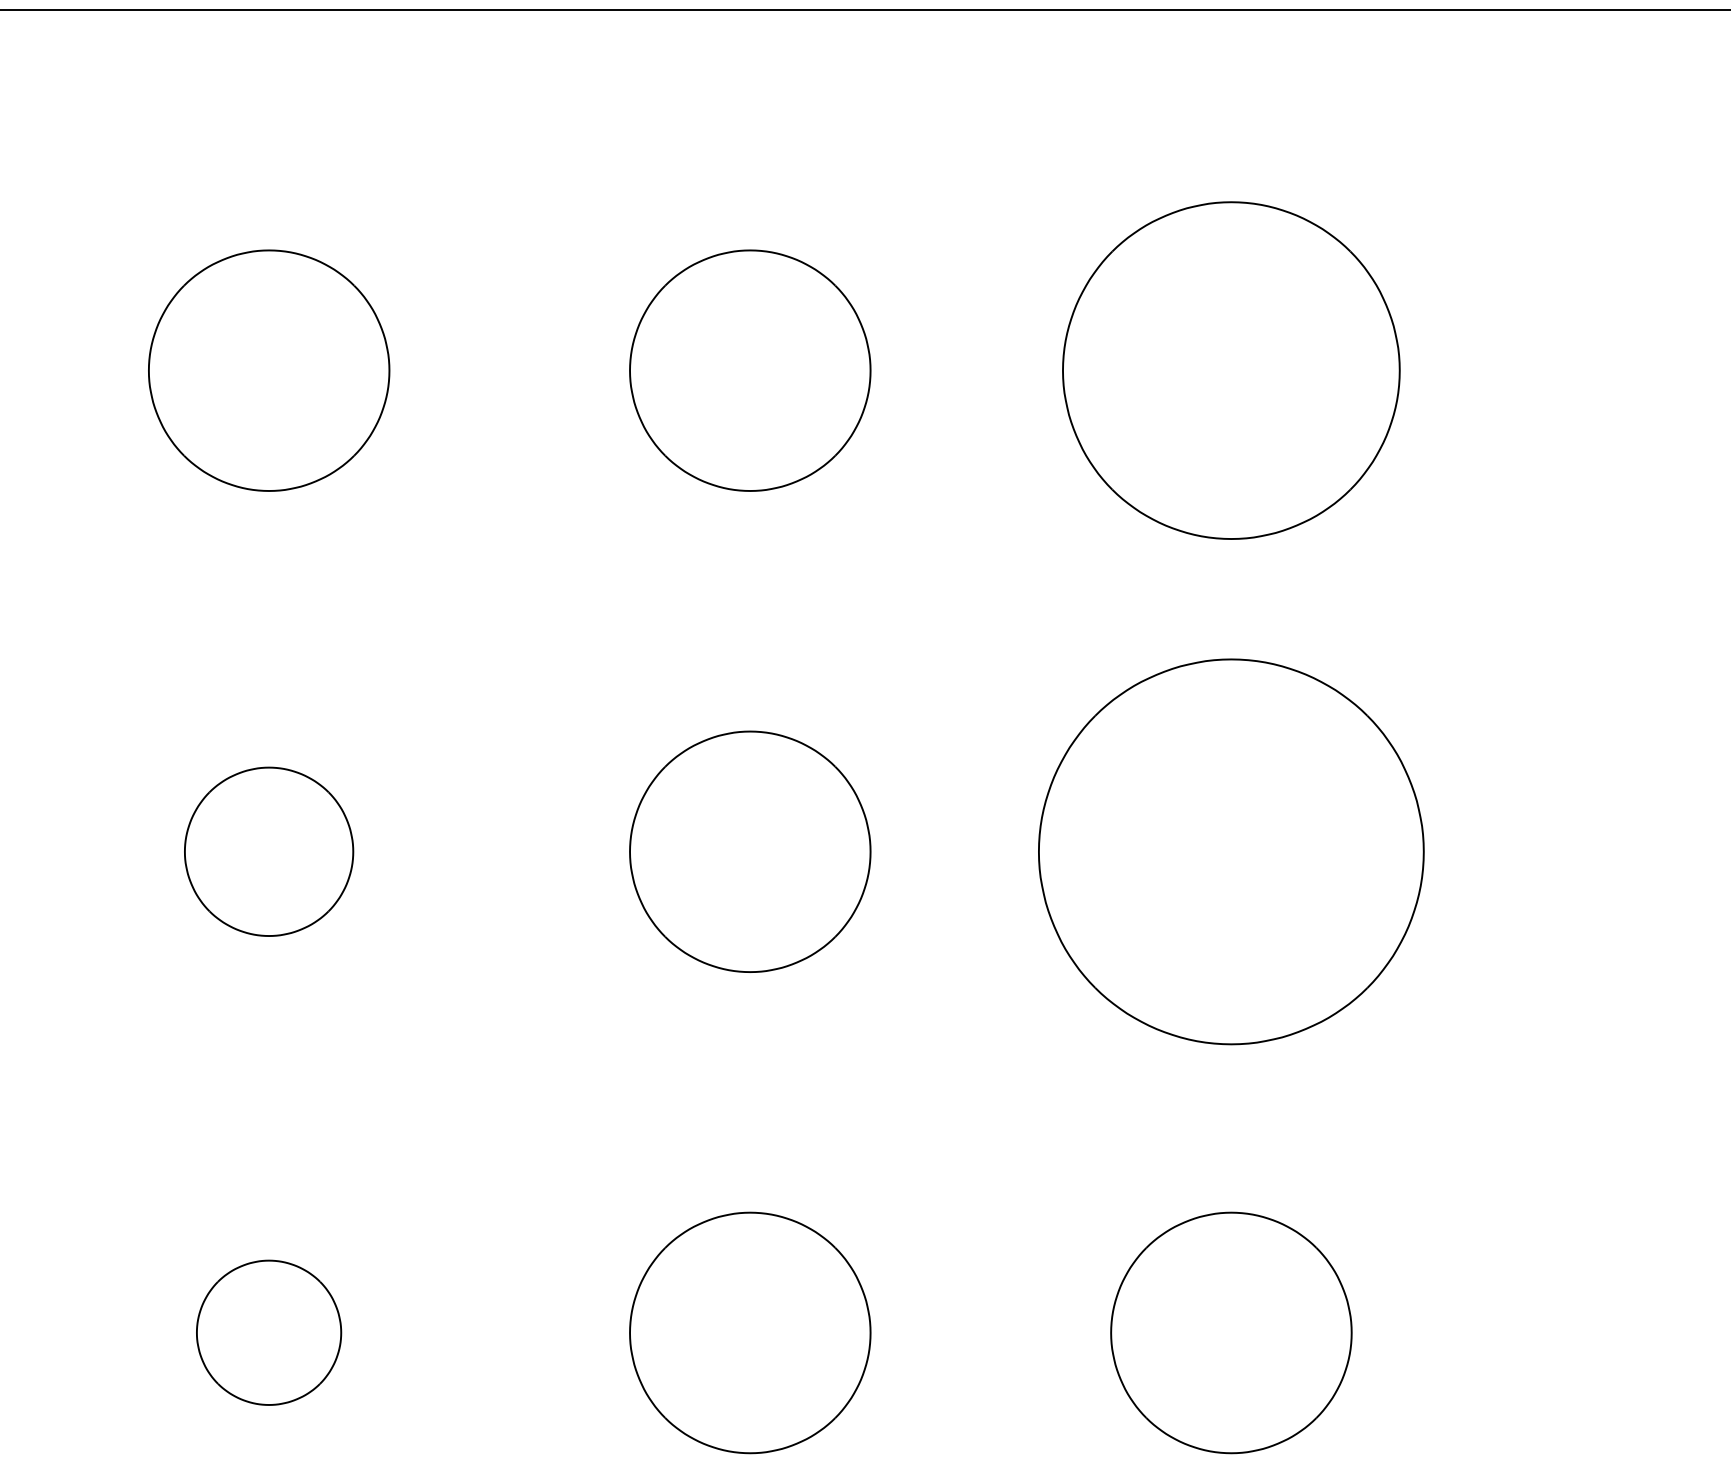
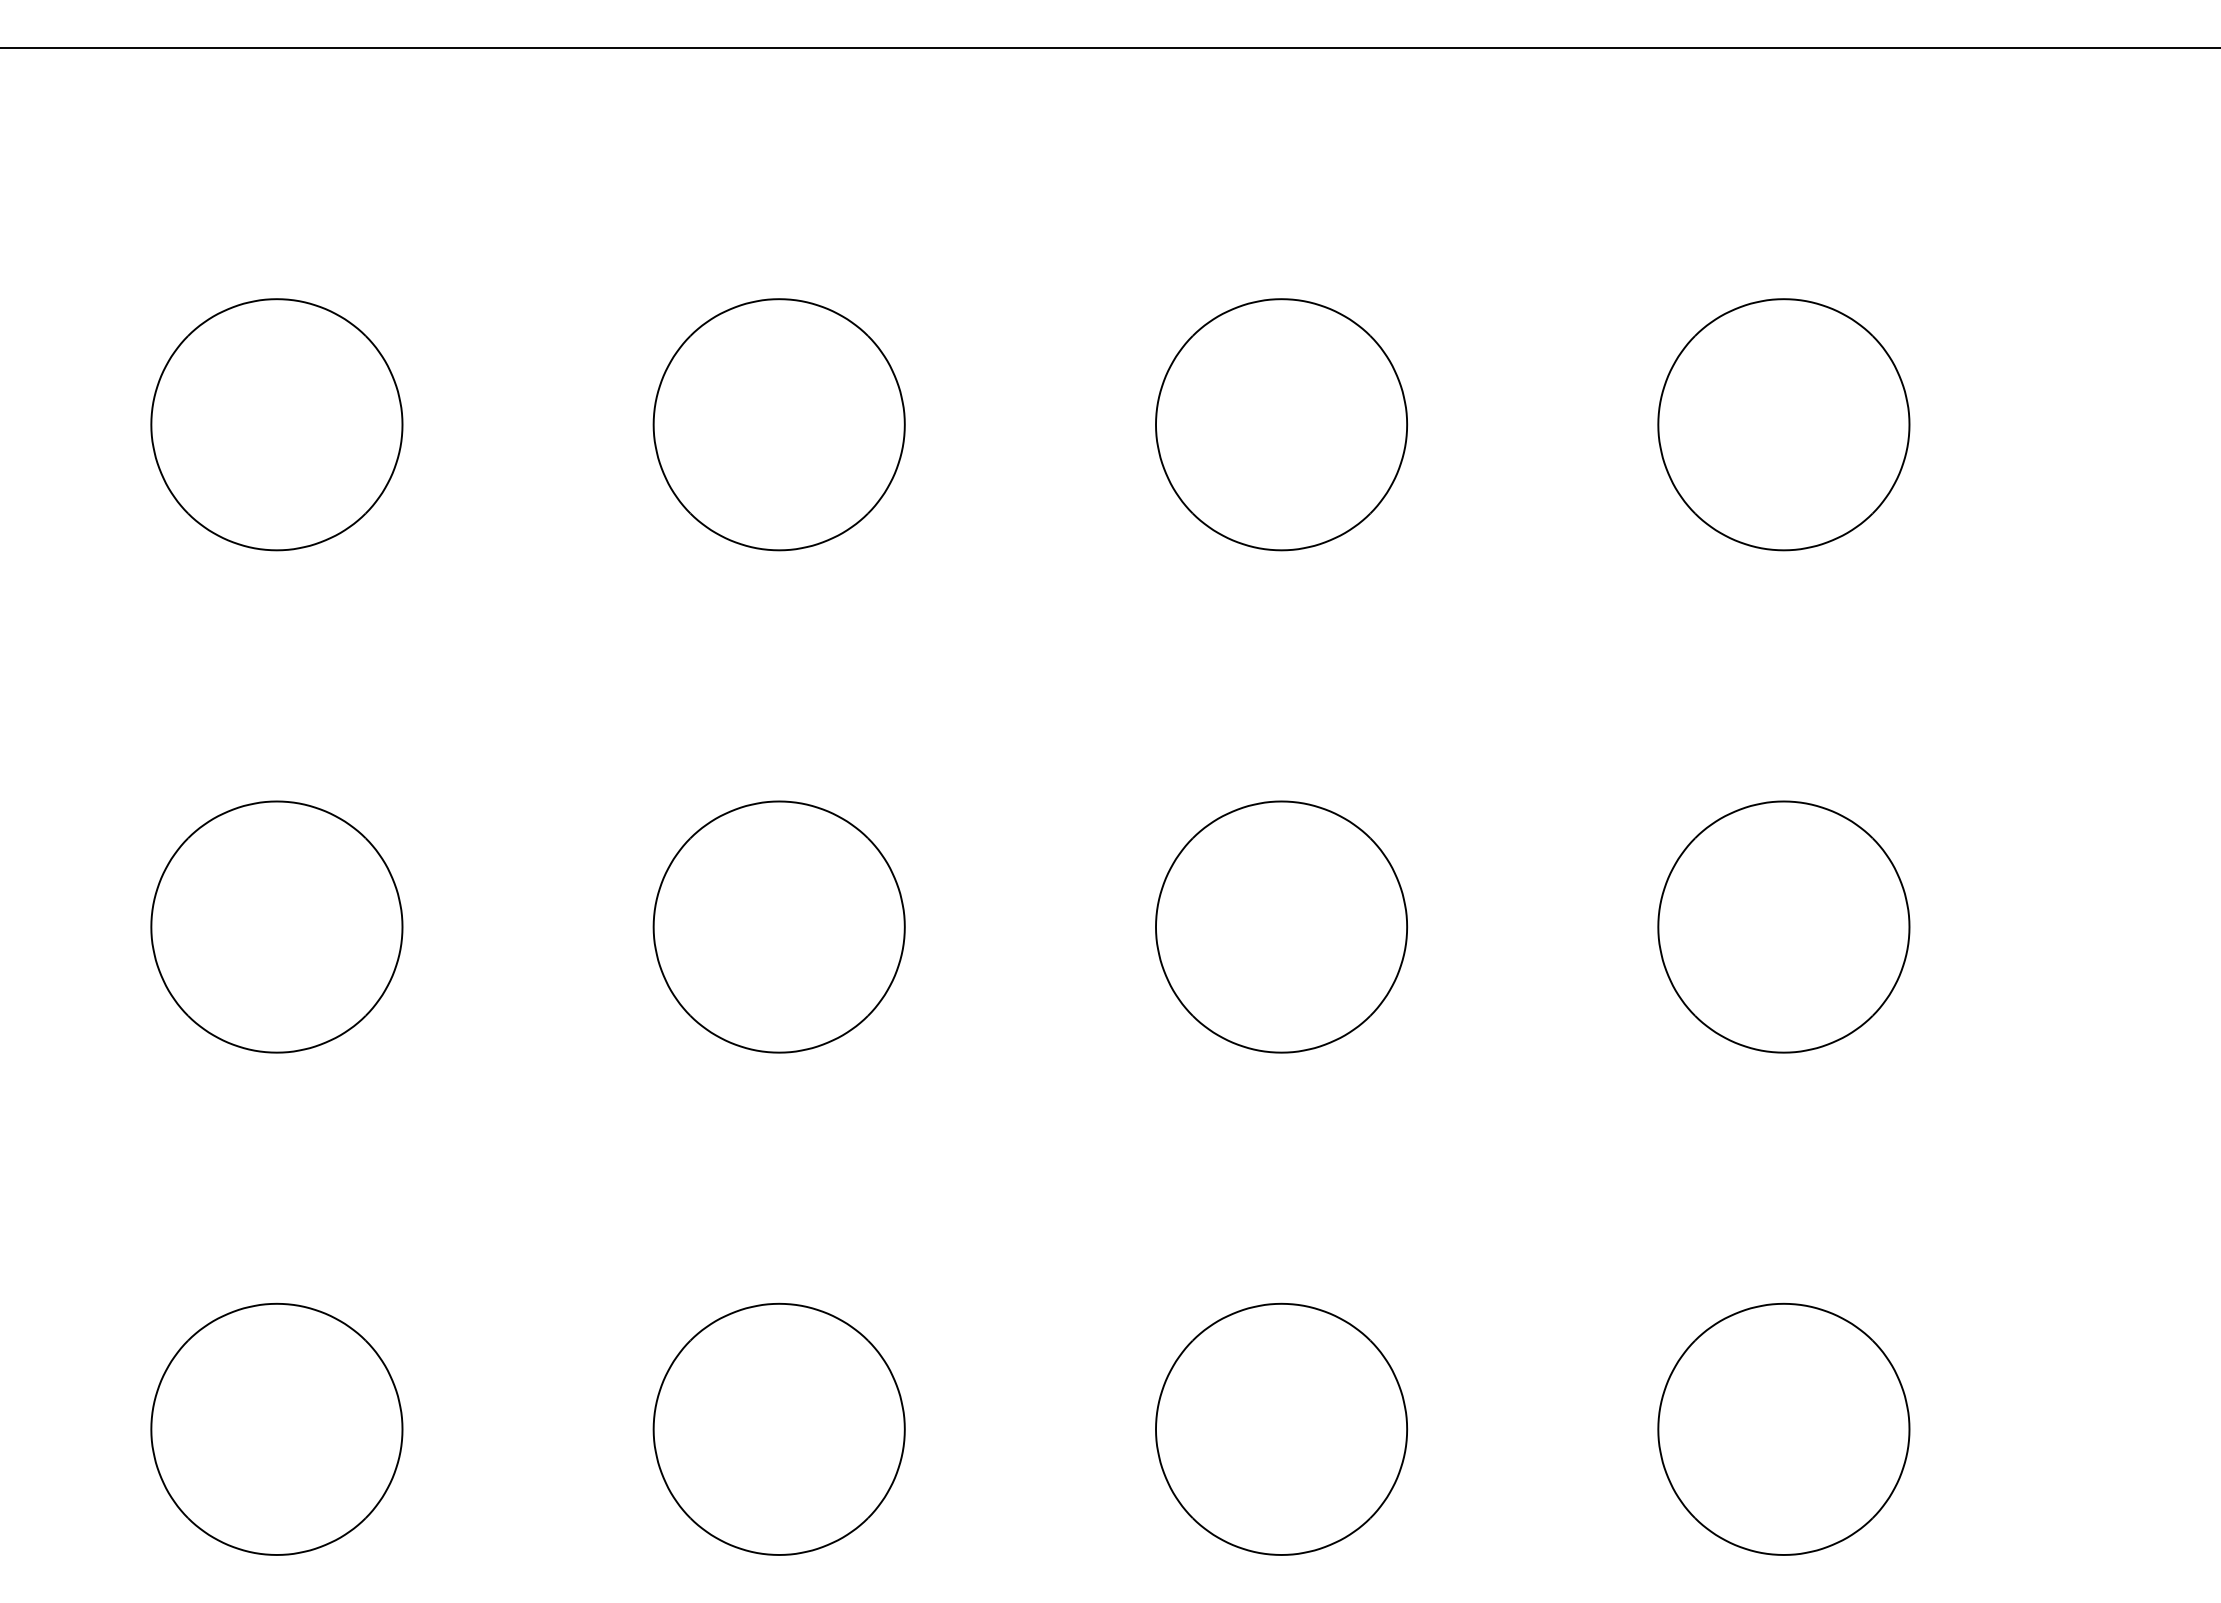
part: (1231, 370) -> (1783, 424), size x0.71
part: (268, 851) -> (778, 926), size x1.43
part: (1231, 851) -> (1783, 926), size x0.62
part: (268, 1332) -> (778, 1428), size x1.67

